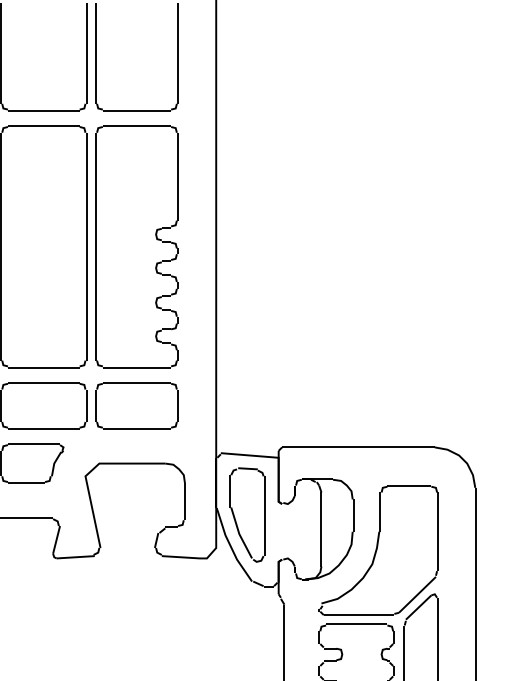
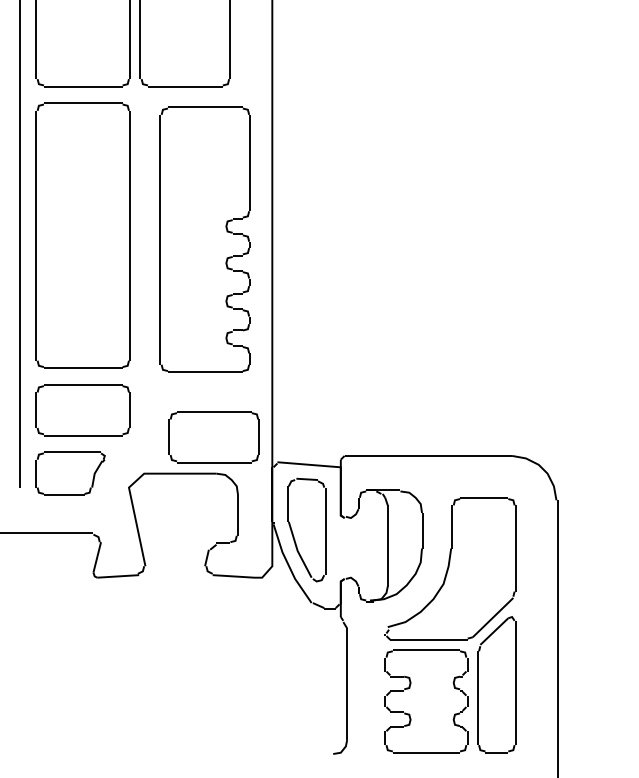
part: (136, 246) -> (204, 239), moved
part: (136, 405) -> (213, 437), moved

